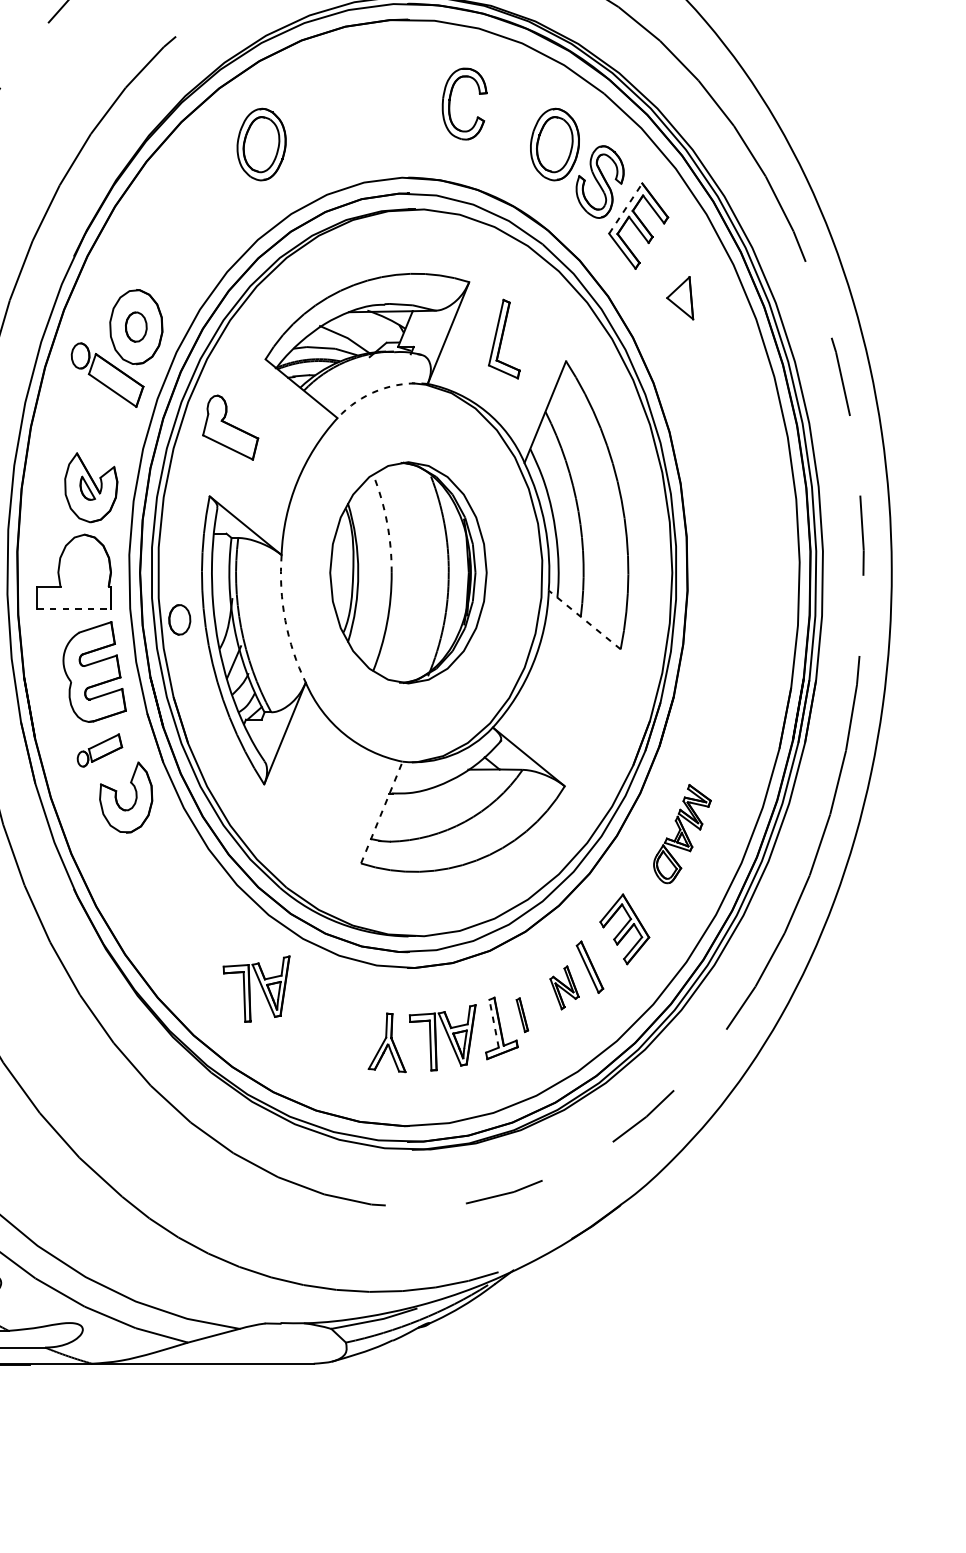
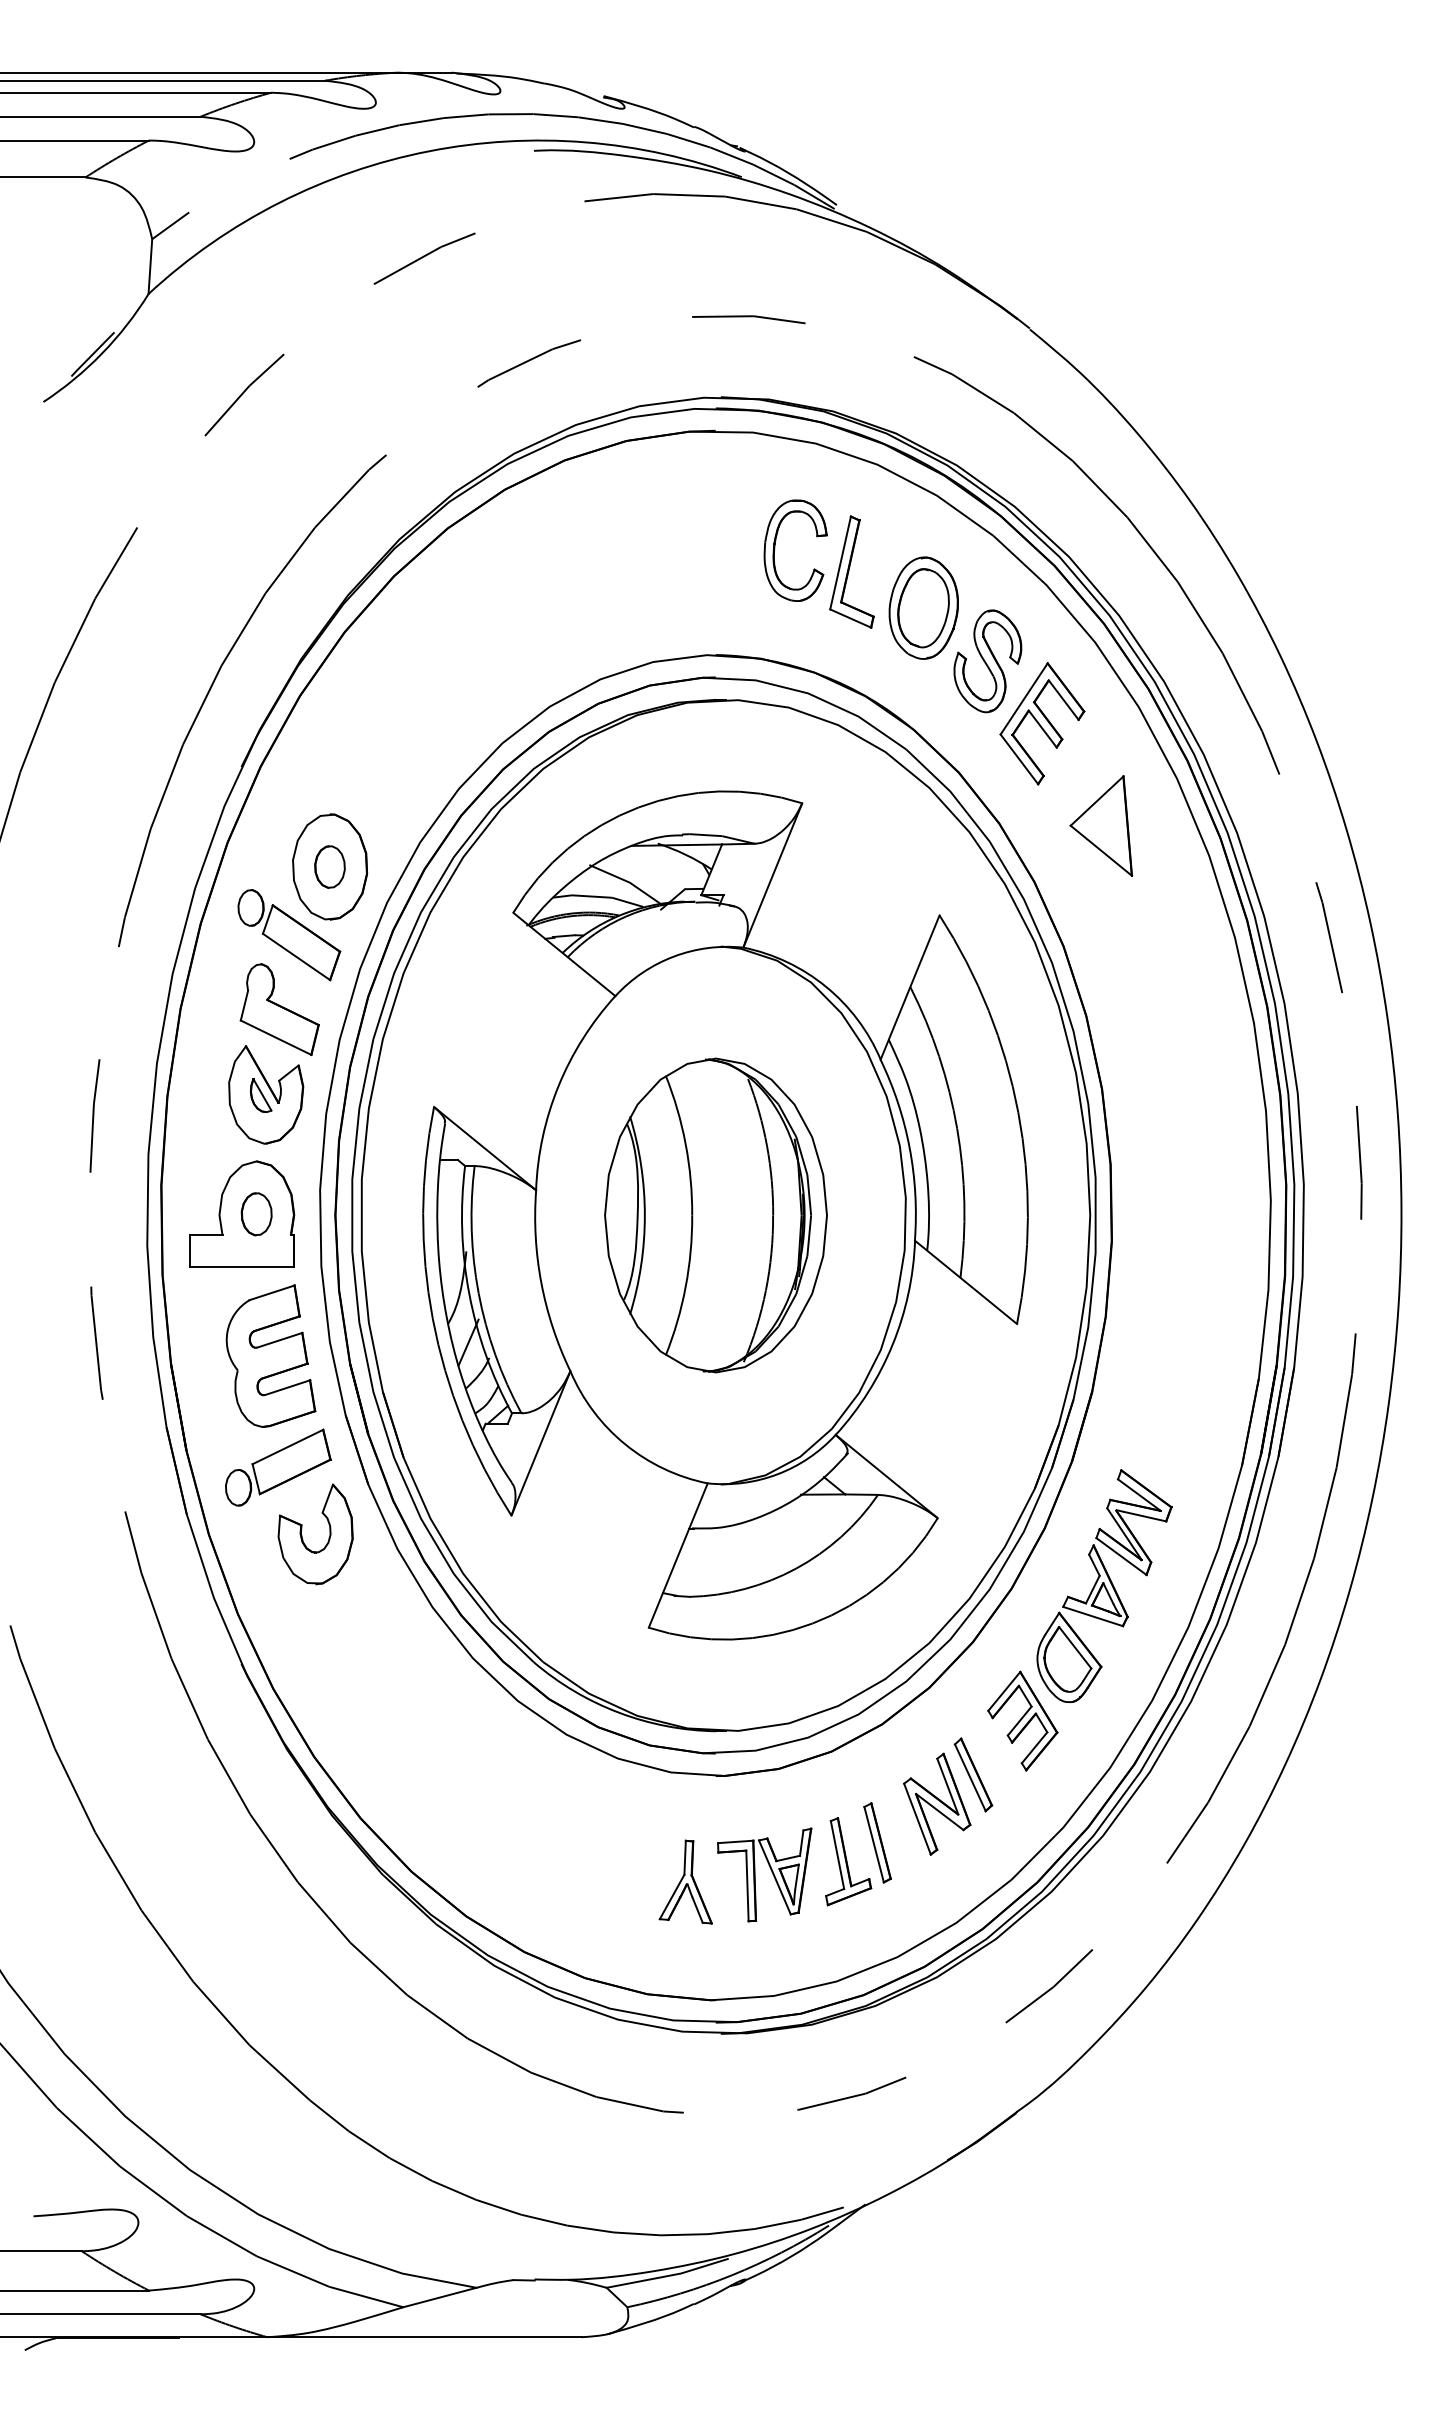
part: (261, 144) -> (507, 607), removed
line: (625, 208) -> (1024, 698), dashed -> solid
part: (680, 297) -> (1101, 825), size x1.67
part: (503, 338) -> (851, 571), moved
arc: (378, 390) -> (673, 956), dashed -> solid
part: (230, 427) -> (279, 1009), moved
arc: (386, 522) -> (685, 1144), dashed -> solid
line: (74, 609) -> (242, 1267), dashed -> solid
part: (179, 620) -> (256, 1214), moved
arc: (285, 620) -> (541, 1283), dashed -> solid
line: (585, 620) -> (966, 1282), dashed -> solid
part: (99, 750) -> (278, 1467), size x1.67
line: (382, 812) -> (678, 1555), dashed -> solid
part: (682, 833) -> (1104, 1585), size x1.67
part: (261, 987) -> (507, 1803), removed
part: (564, 987) -> (937, 1803), size x1.67
part: (522, 1014) -> (877, 1842), size x1.67
line: (494, 1024) -> (837, 1855), dashed -> solid

